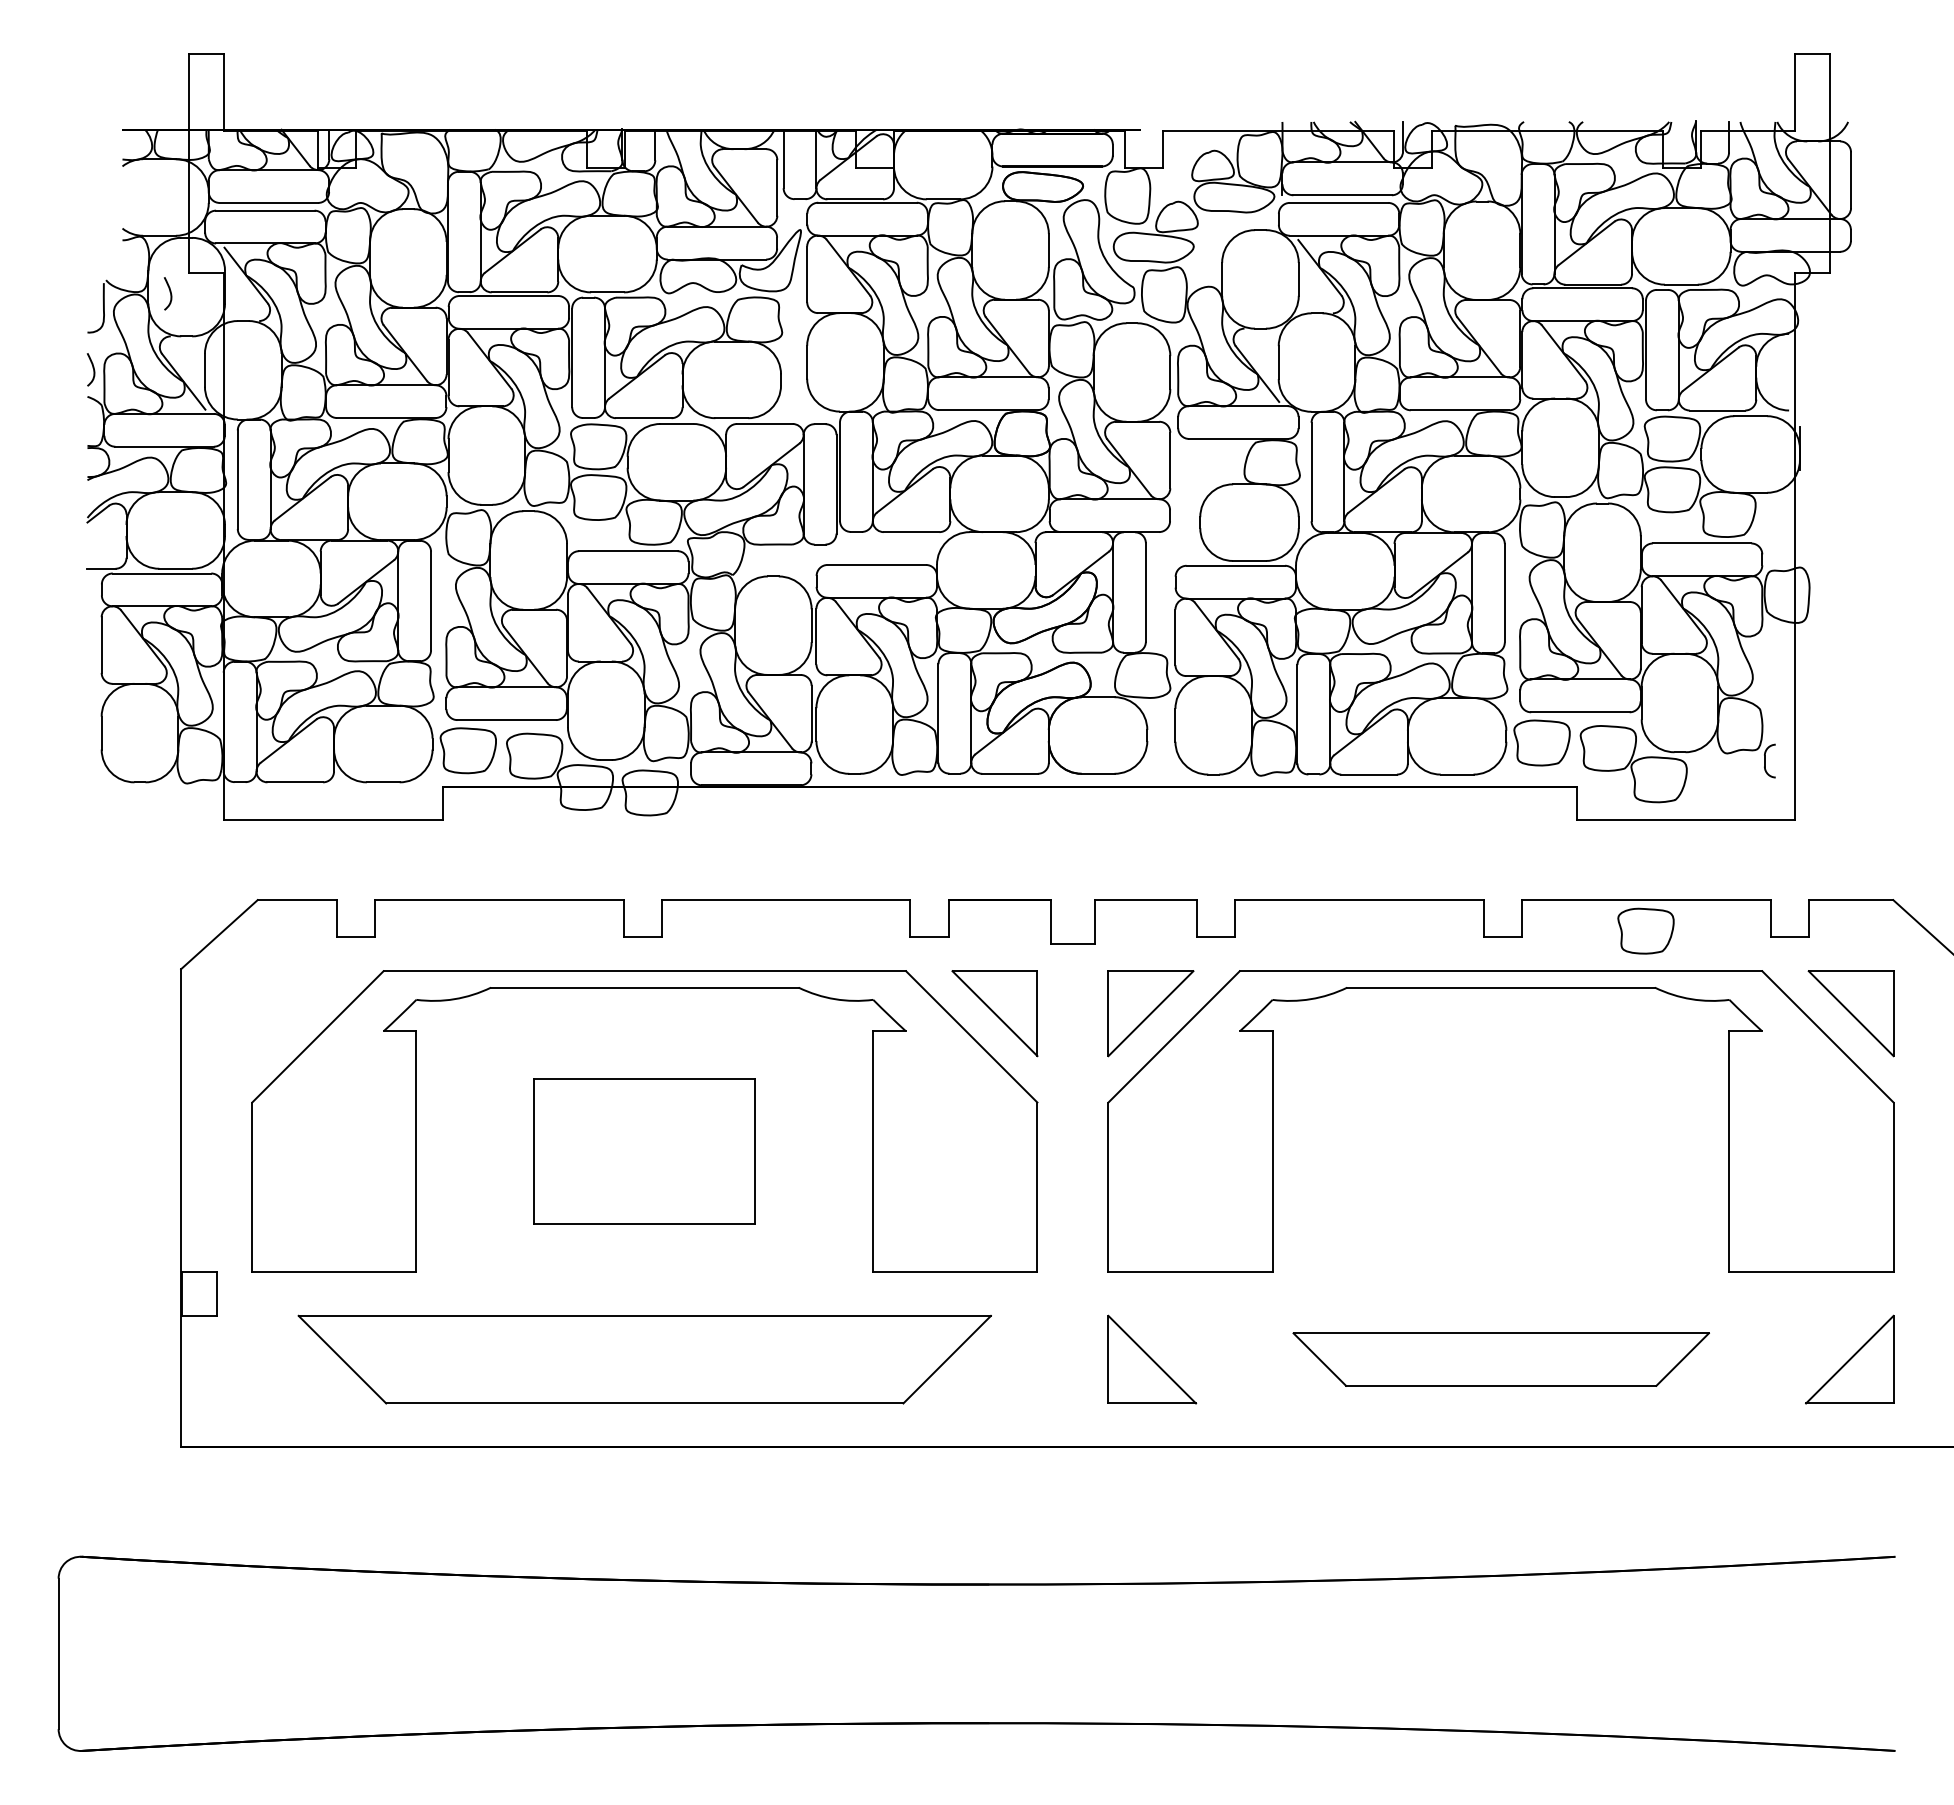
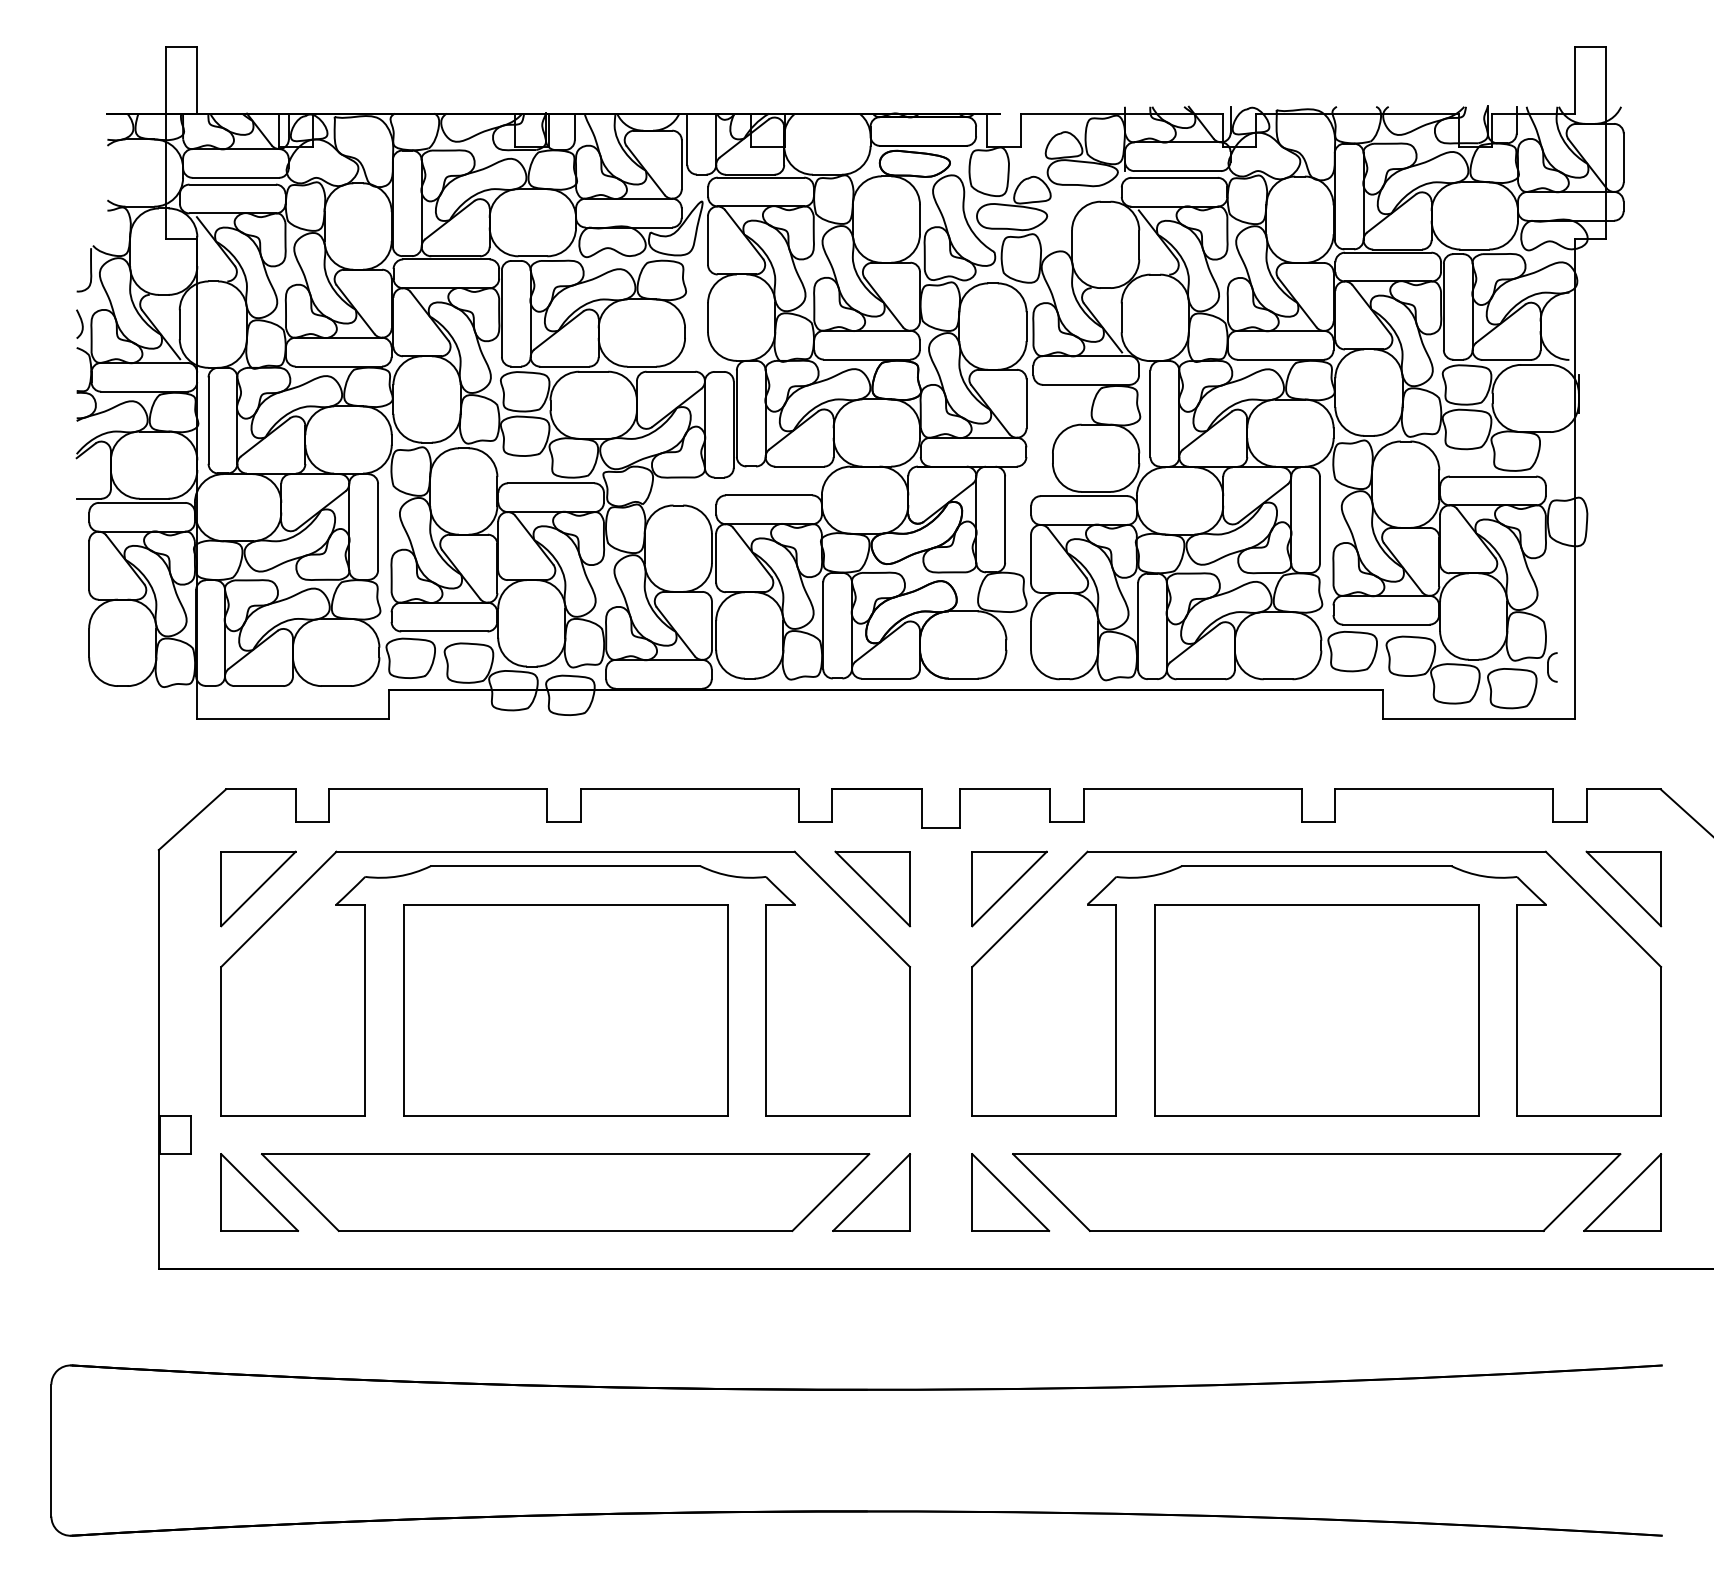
curve: (169, 292) -> (148, 256), removed
curve: (1647, 910) -> (1513, 670), moved
part: (294, 1013) -> (258, 888), added
part: (644, 1151) -> (565, 1009), size x1.67
part: (1500, 1151) -> (1316, 1009), added
part: (295, 1359) -> (259, 1192), added
part: (993, 1359) -> (871, 1192), added
part: (1501, 1359) -> (1317, 1192), size x1.67

